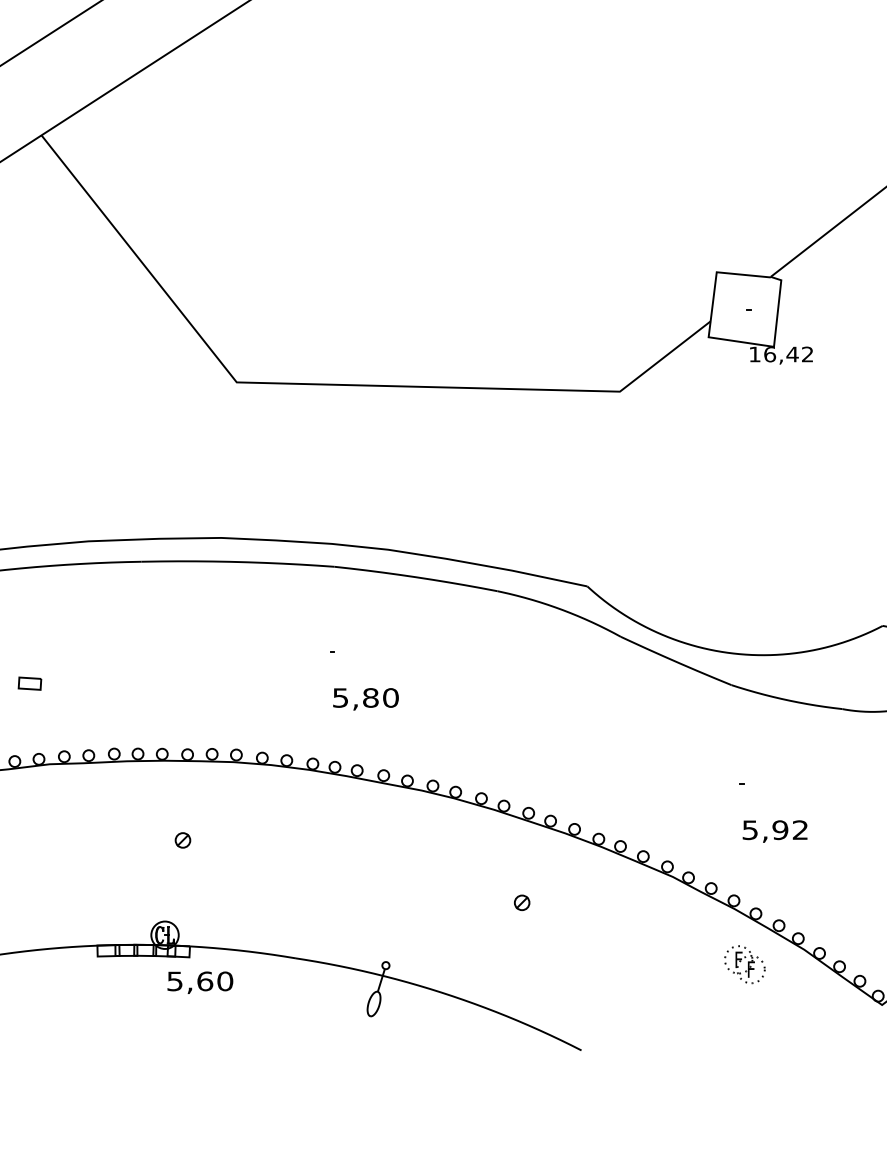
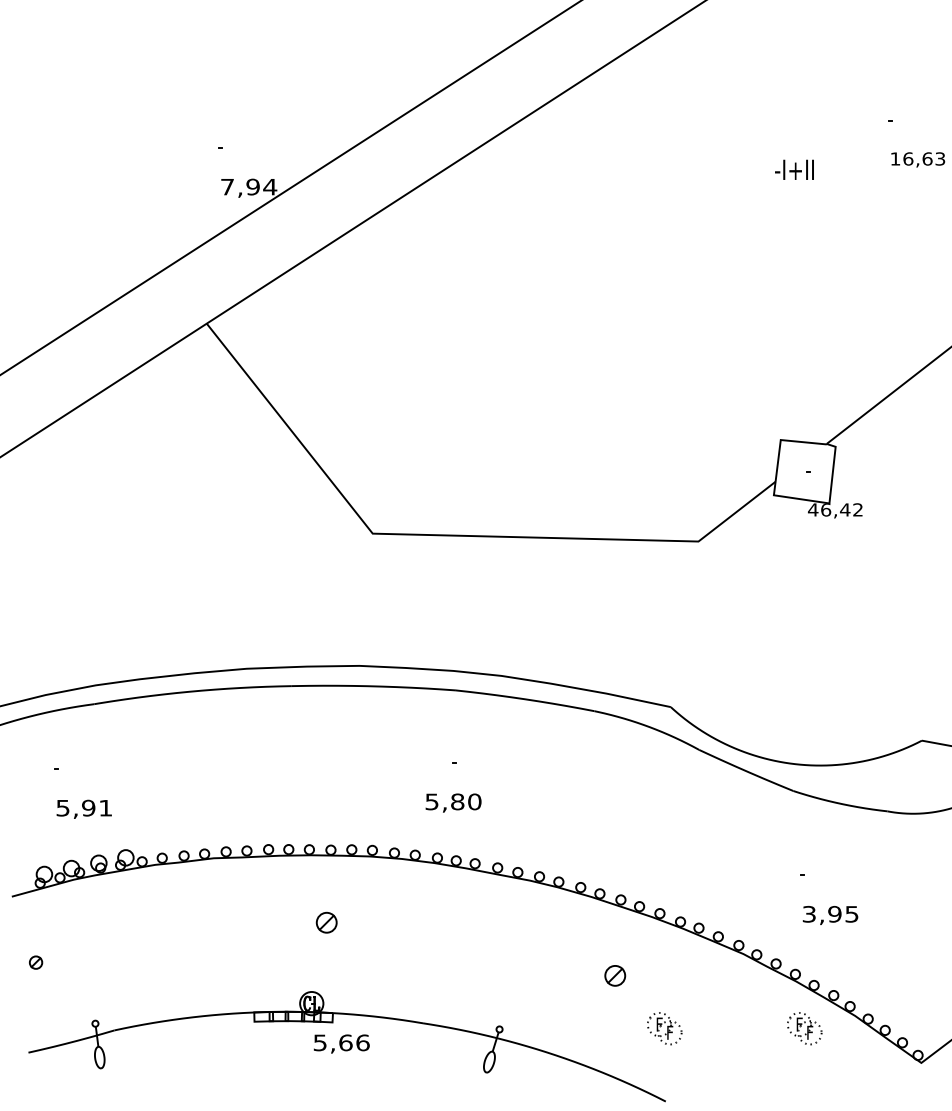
text: (754, 353) -> (812, 509), 16,42 -> 46,42
part: (29, 683) -> (196, 789), removed
text: (365, 698) -> (453, 802), moved
text: (775, 829) -> (830, 913), 5,92 -> 3,95
part: (183, 840) -> (327, 923), size x1.6
part: (522, 903) -> (615, 976), size x1.6
part: (579, 964) -> (664, 1028), added
text: (224, 980) -> (362, 1042), 5,60 -> 5,66

